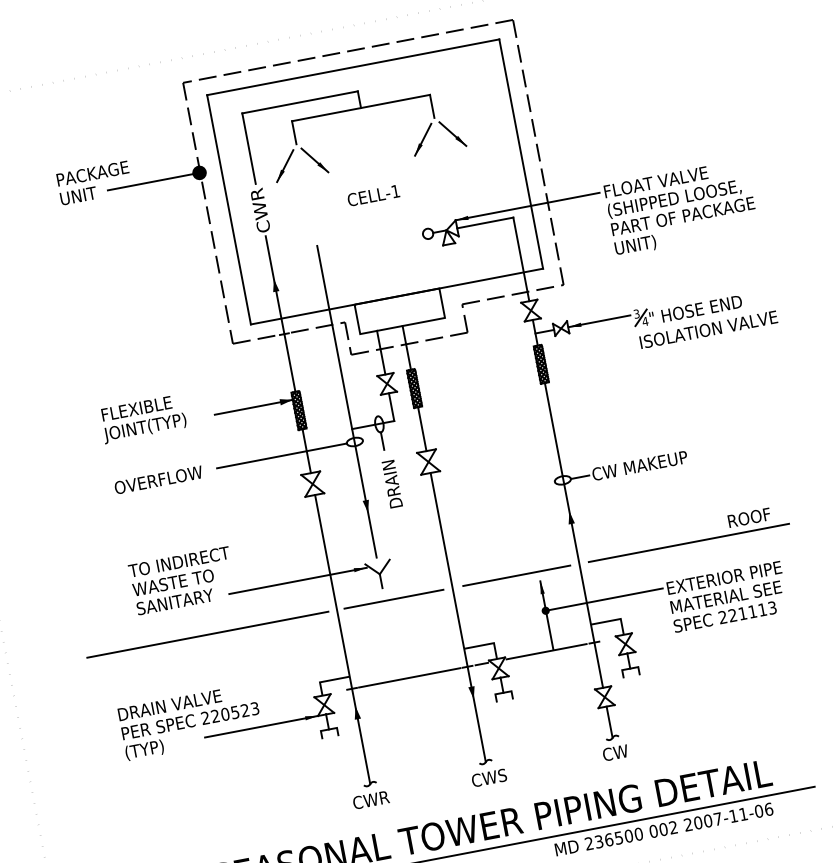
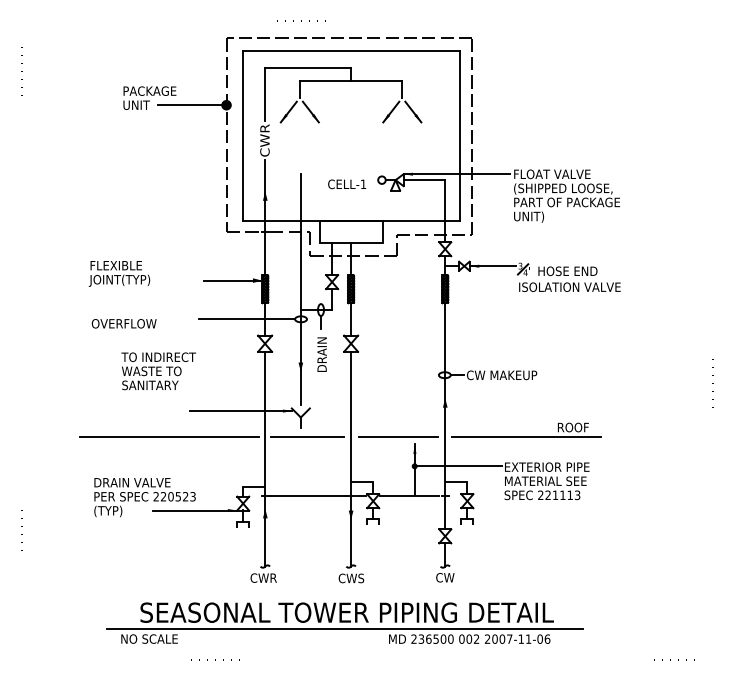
text: (374, 195) -> (347, 184), moved
text: (143, 418) -> (119, 273), moved
text: (157, 479) -> (123, 323), moved
text: (182, 581) -> (158, 371), moved

